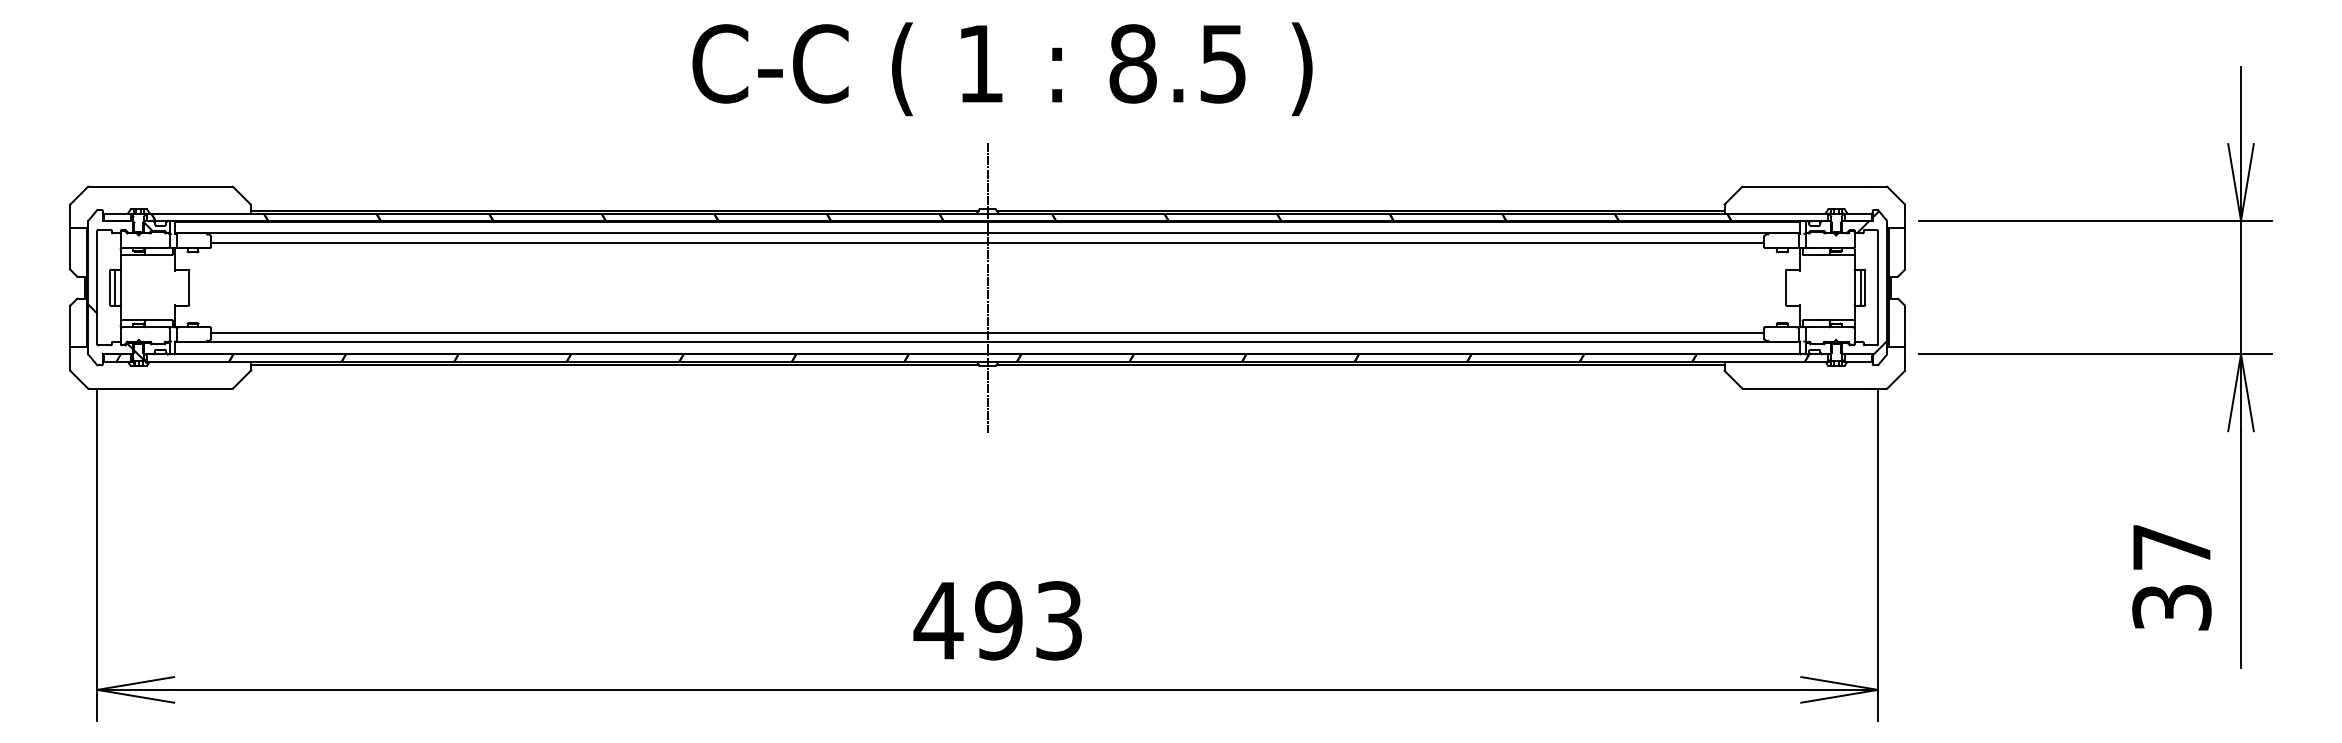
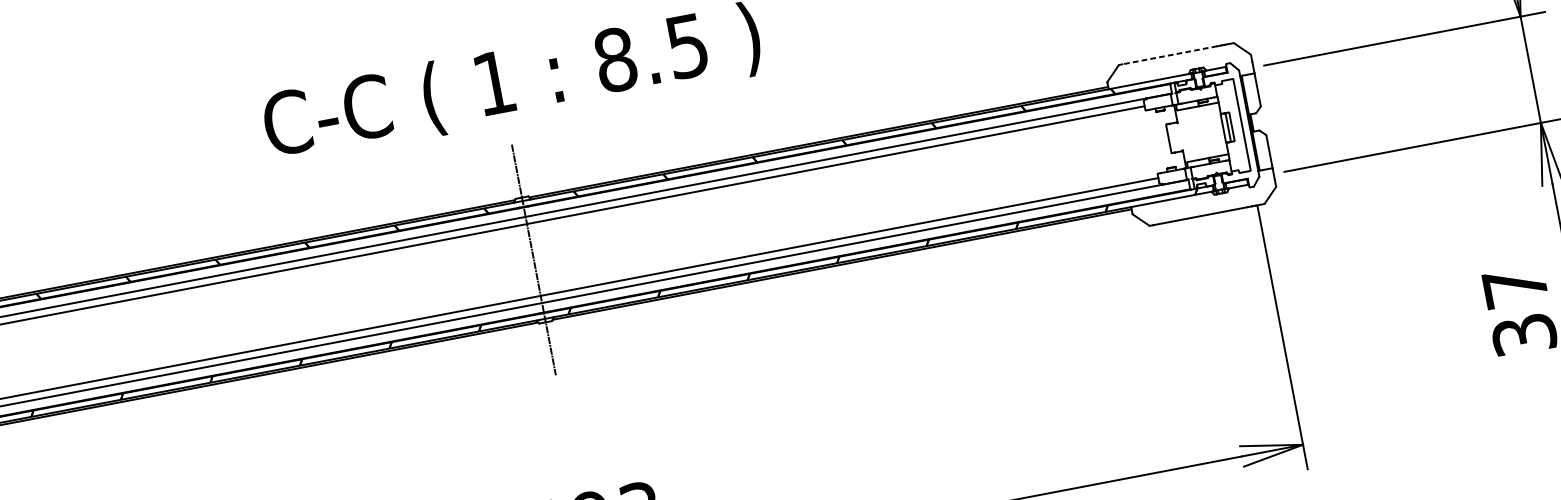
line: (1806, 186) -> (1169, 55), solid -> dashed
hatch: (1871, 283) -> (1236, 122), removed

